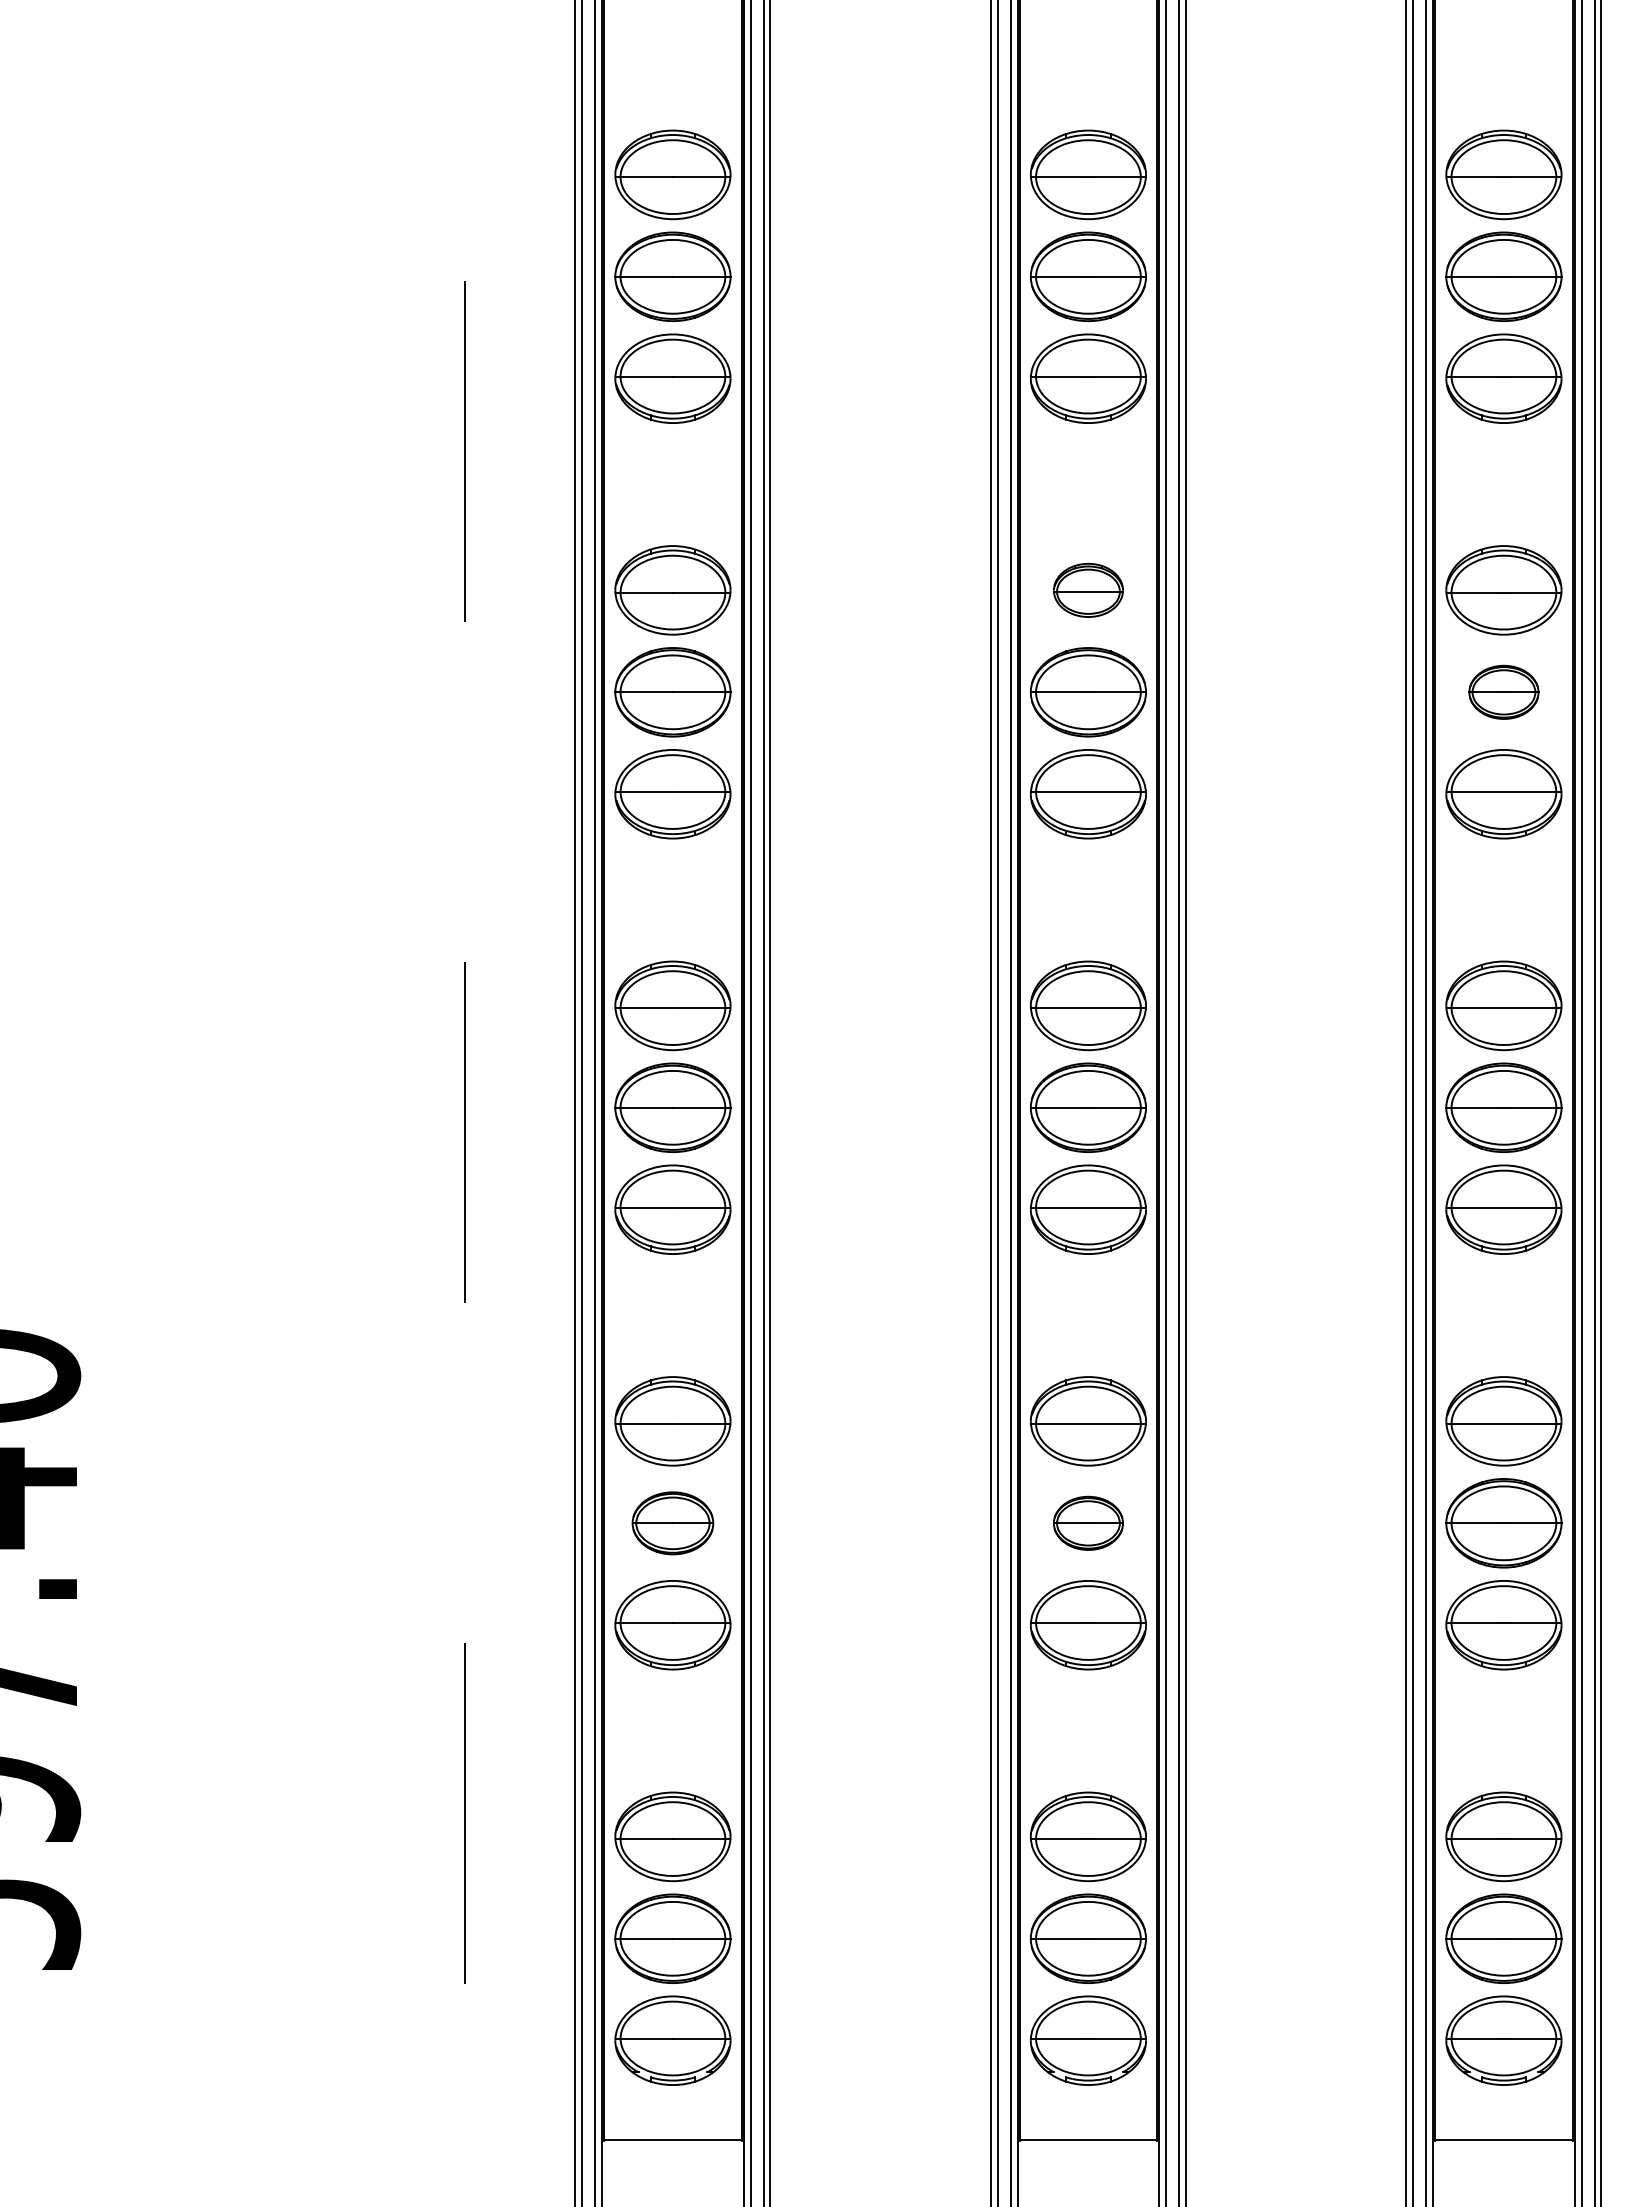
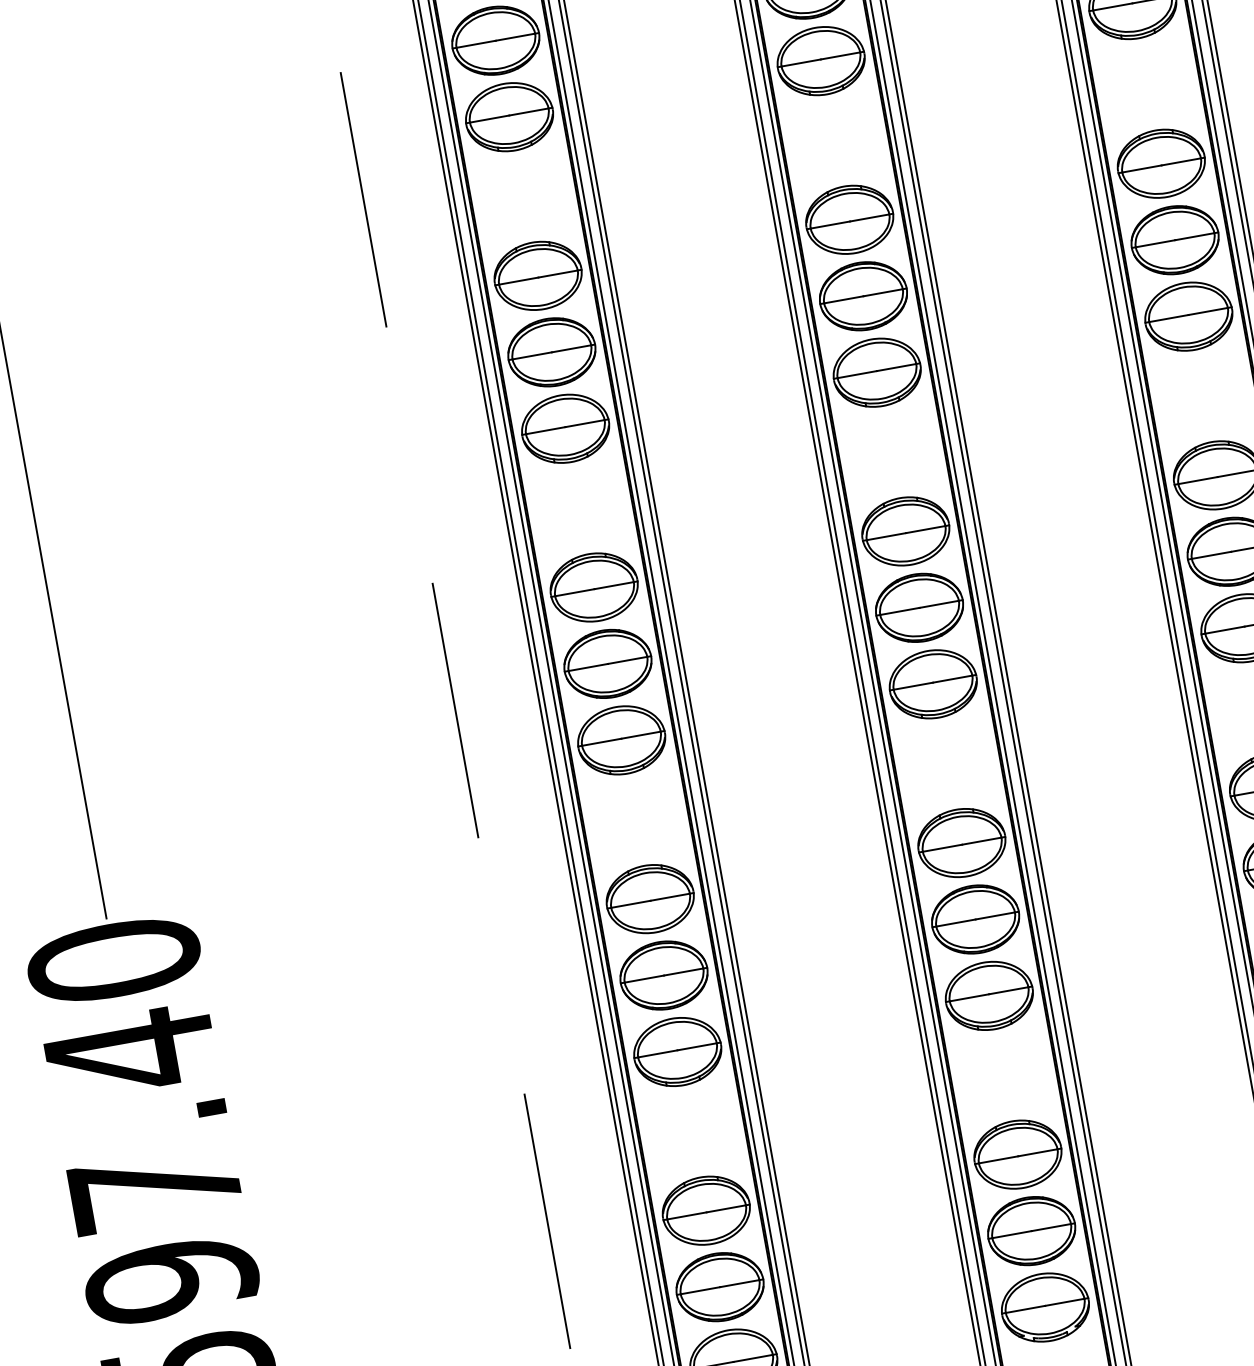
part: (1088, 590) -> (849, 219), size x1.67
part: (1503, 692) -> (1174, 240), size x1.67
part: (672, 1523) -> (663, 975), size x1.43
part: (1088, 1523) -> (975, 919), size x1.67

